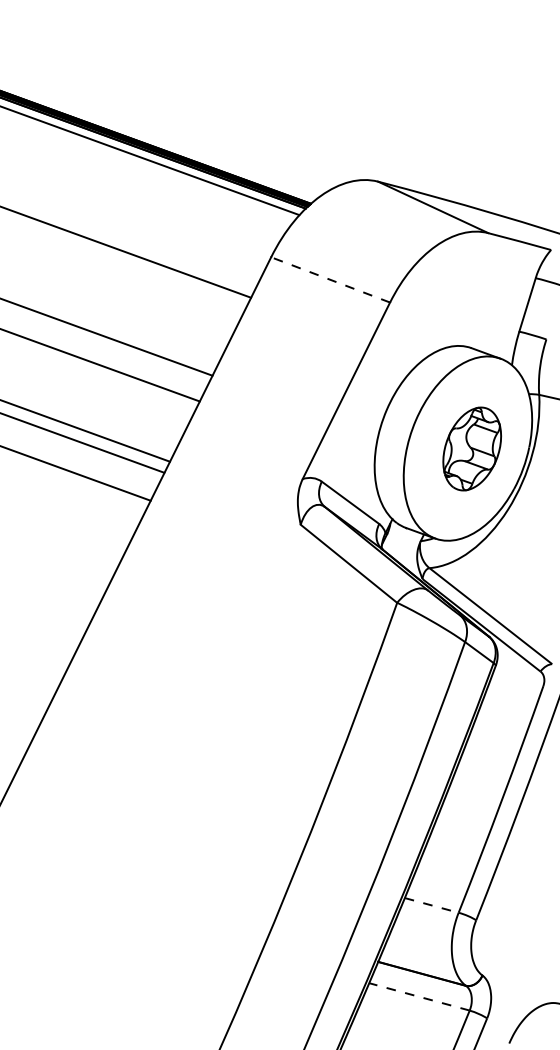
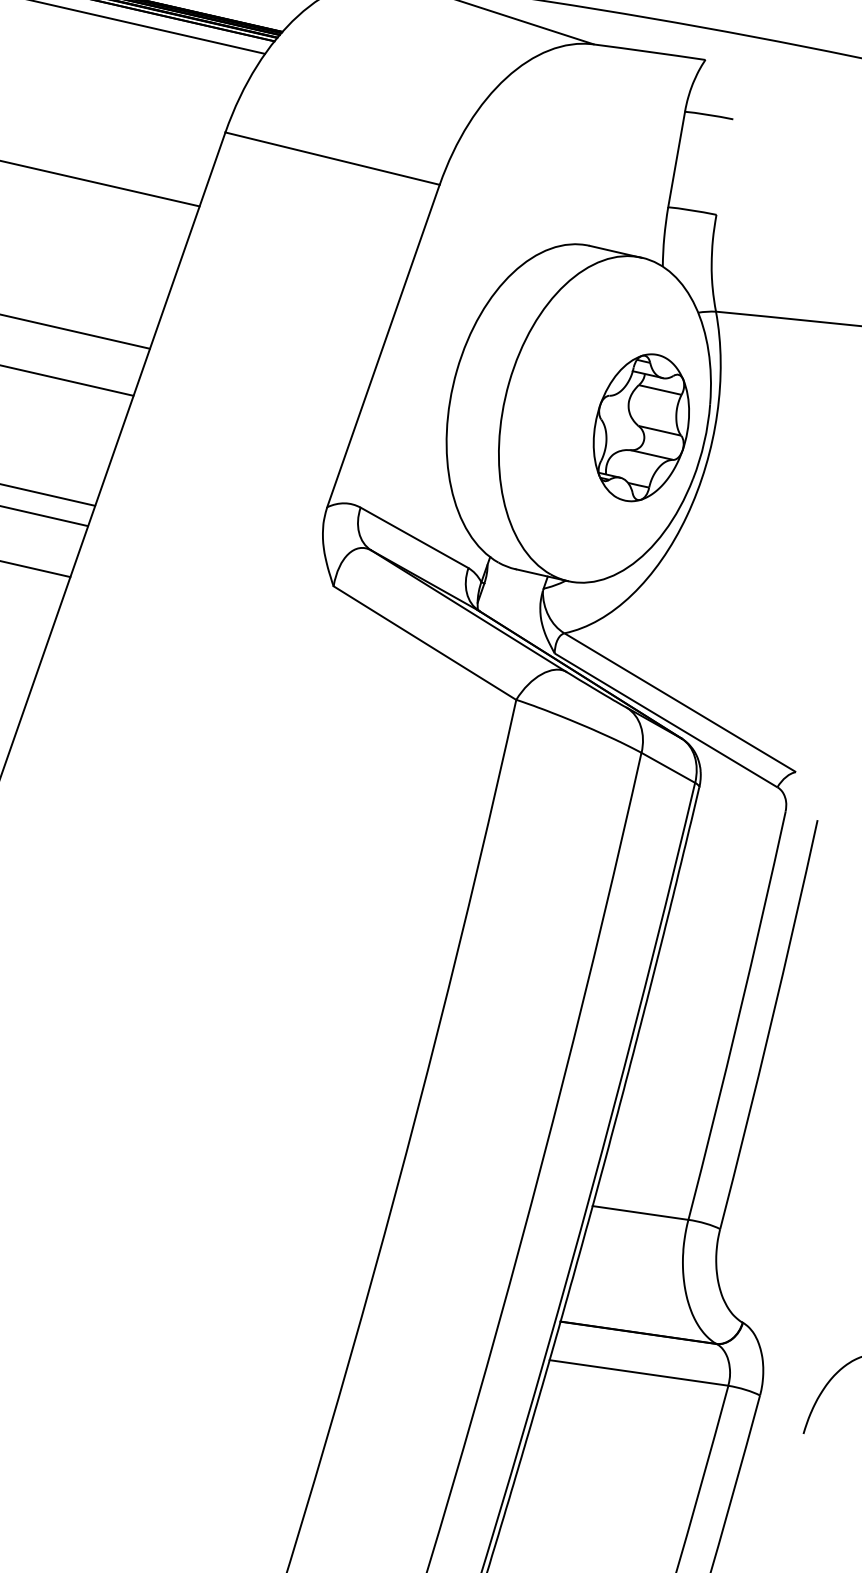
line: (330, 279) -> (332, 157), dashed -> solid
part: (471, 448) -> (640, 427), moved
line: (431, 905) -> (640, 1213), dashed -> solid
line: (418, 996) -> (637, 1372), dashed -> solid

